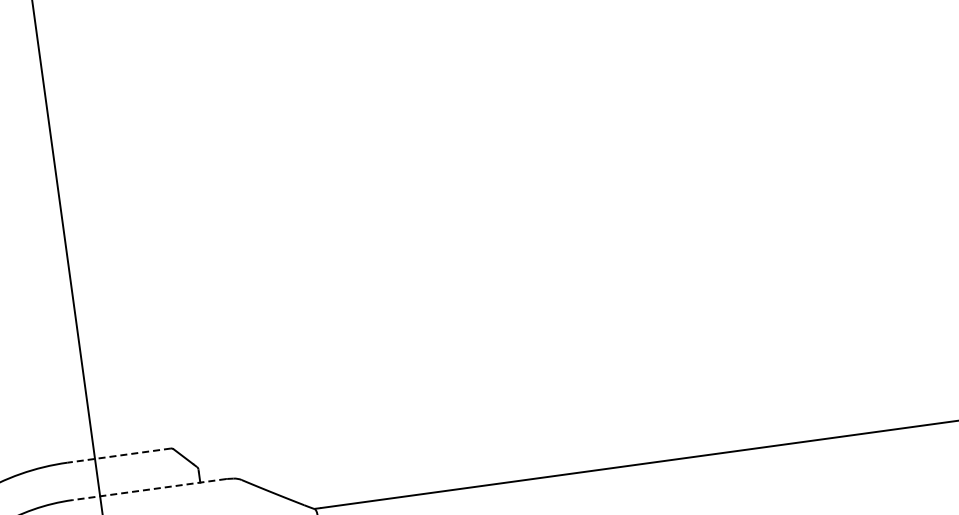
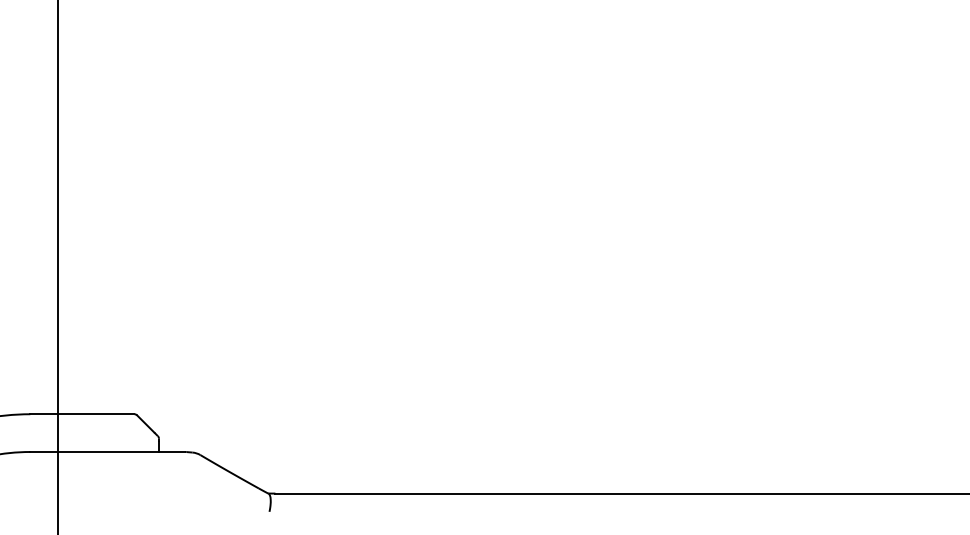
line: (118, 455) -> (81, 414), dashed -> solid
line: (149, 489) -> (107, 451), dashed -> solid

